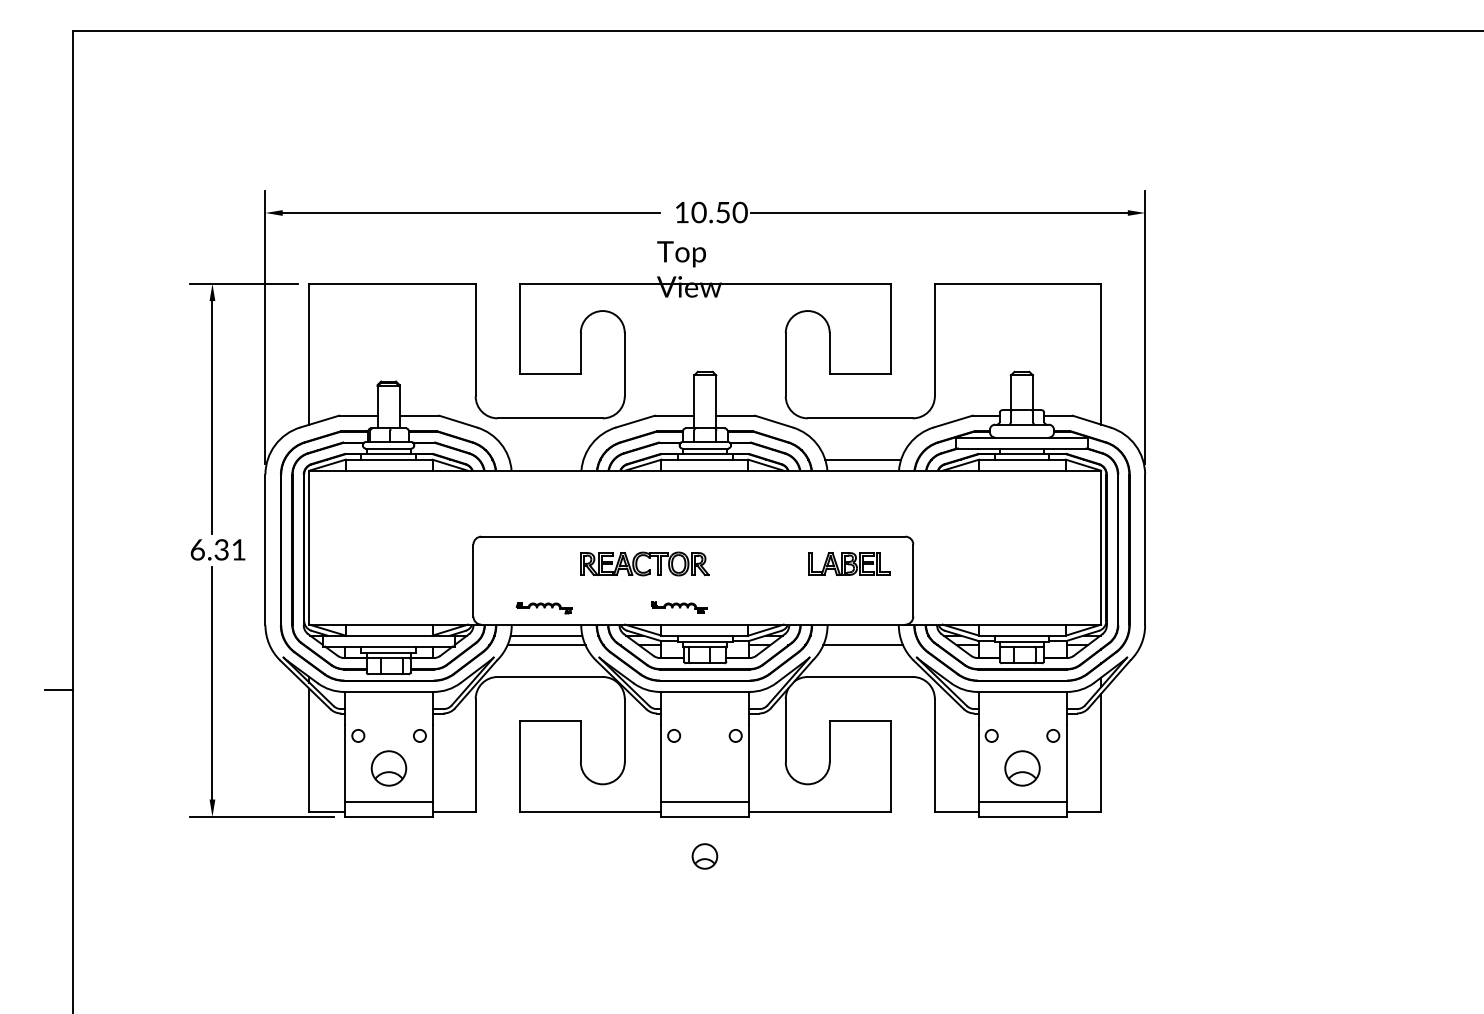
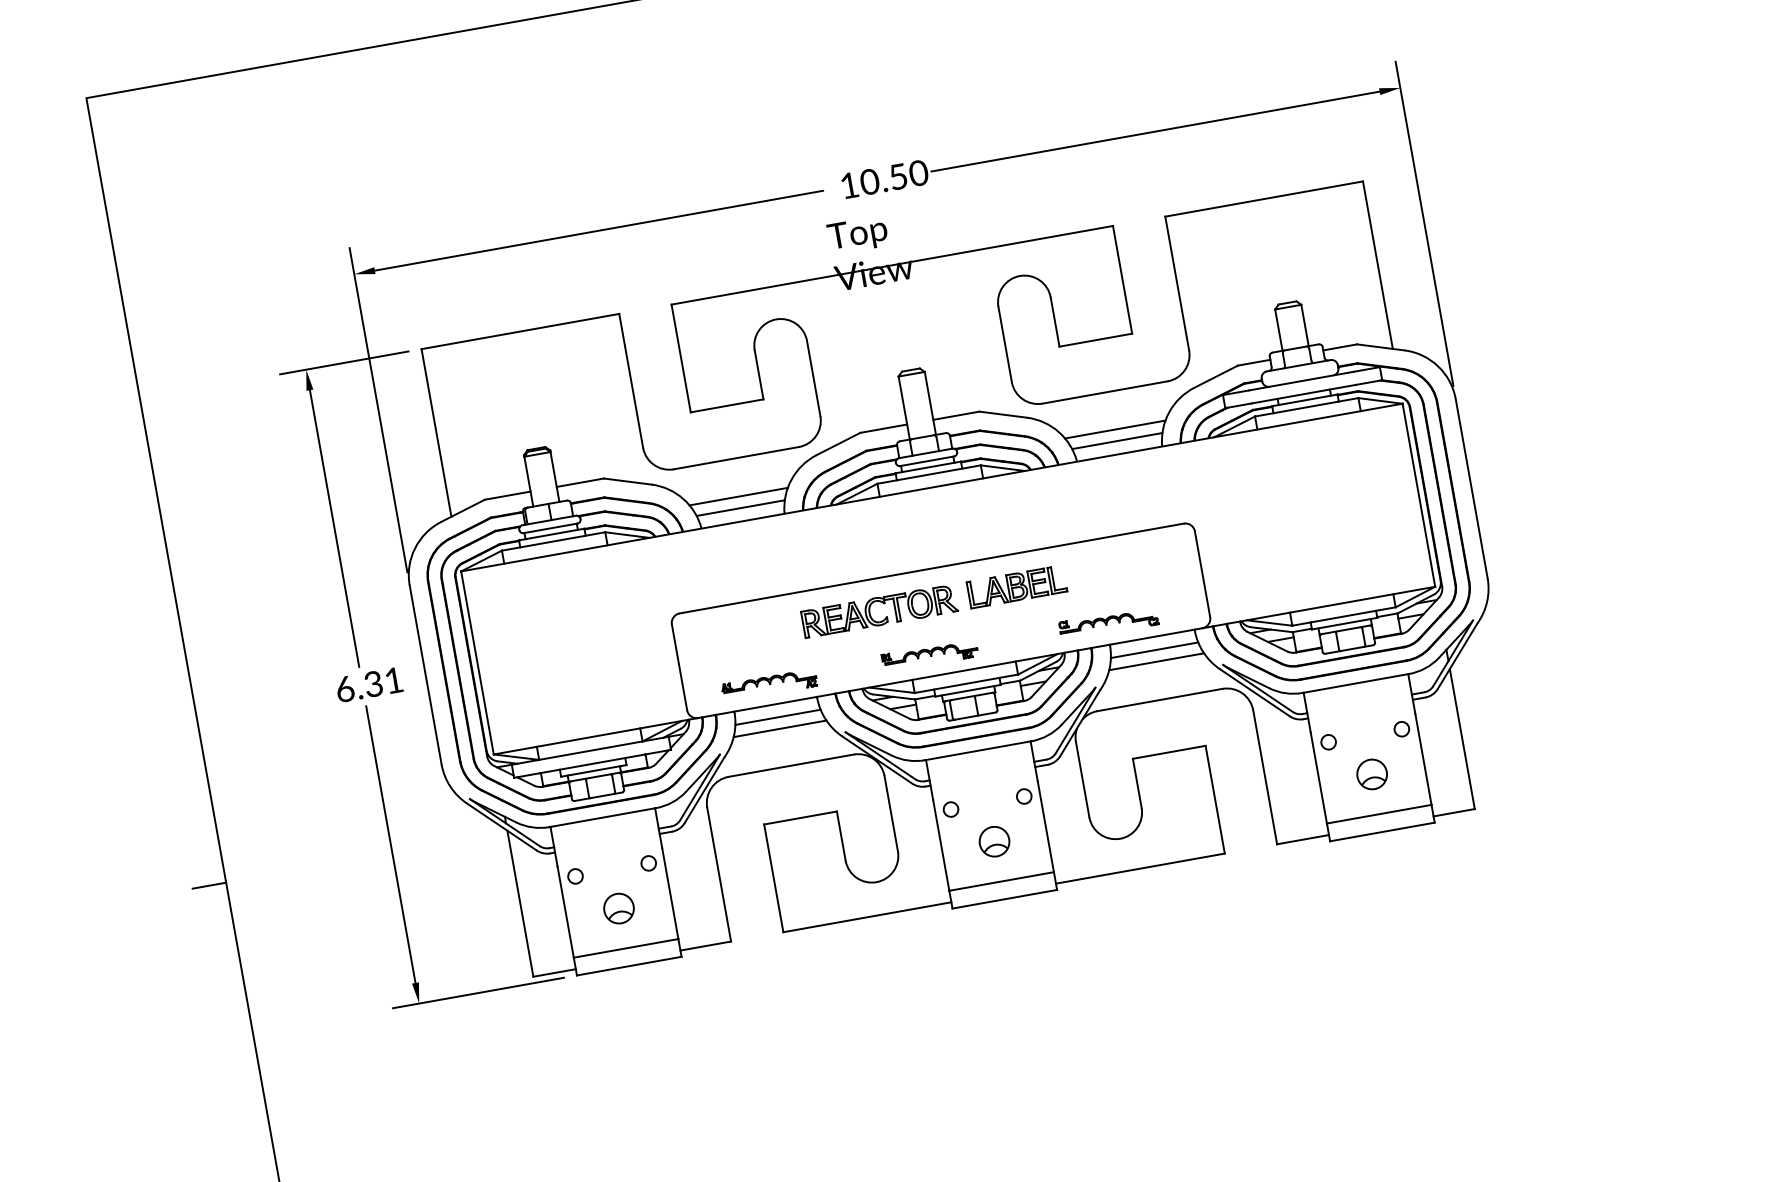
line: (546, 450) -> (738, 497), added
line: (863, 450) -> (1115, 430), added
line: (546, 459) -> (740, 507), added
part: (849, 563) -> (1017, 586), moved
part: (829, 606) -> (1108, 622), added
part: (679, 607) -> (930, 655), size x1.43
part: (543, 608) -> (768, 685), size x1.43
line: (862, 635) -> (1153, 650), added
part: (389, 768) -> (619, 908), size x0.71
part: (1022, 768) -> (1372, 774), size x0.71
part: (704, 856) -> (994, 841), moved

